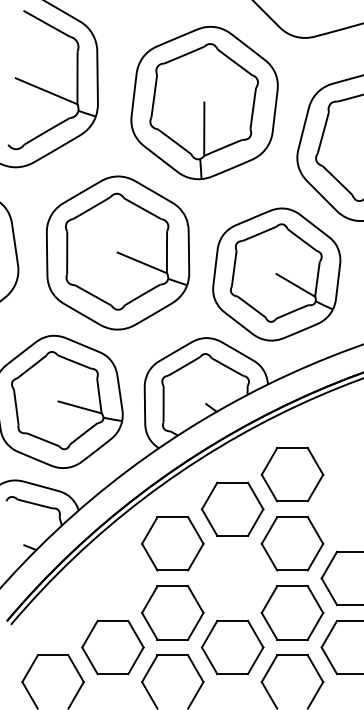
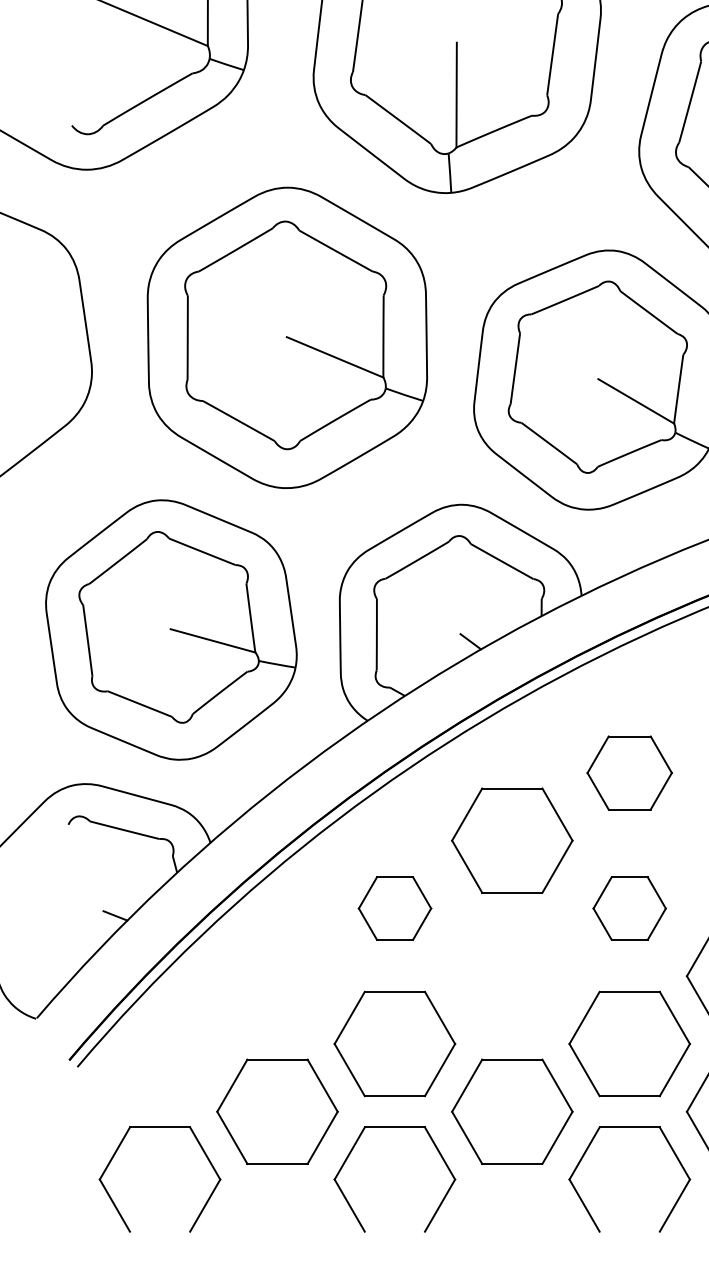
part: (292, 474) -> (629, 772), size x0.7
part: (172, 543) -> (394, 907), size x0.6
part: (292, 543) -> (629, 907), size x0.6

